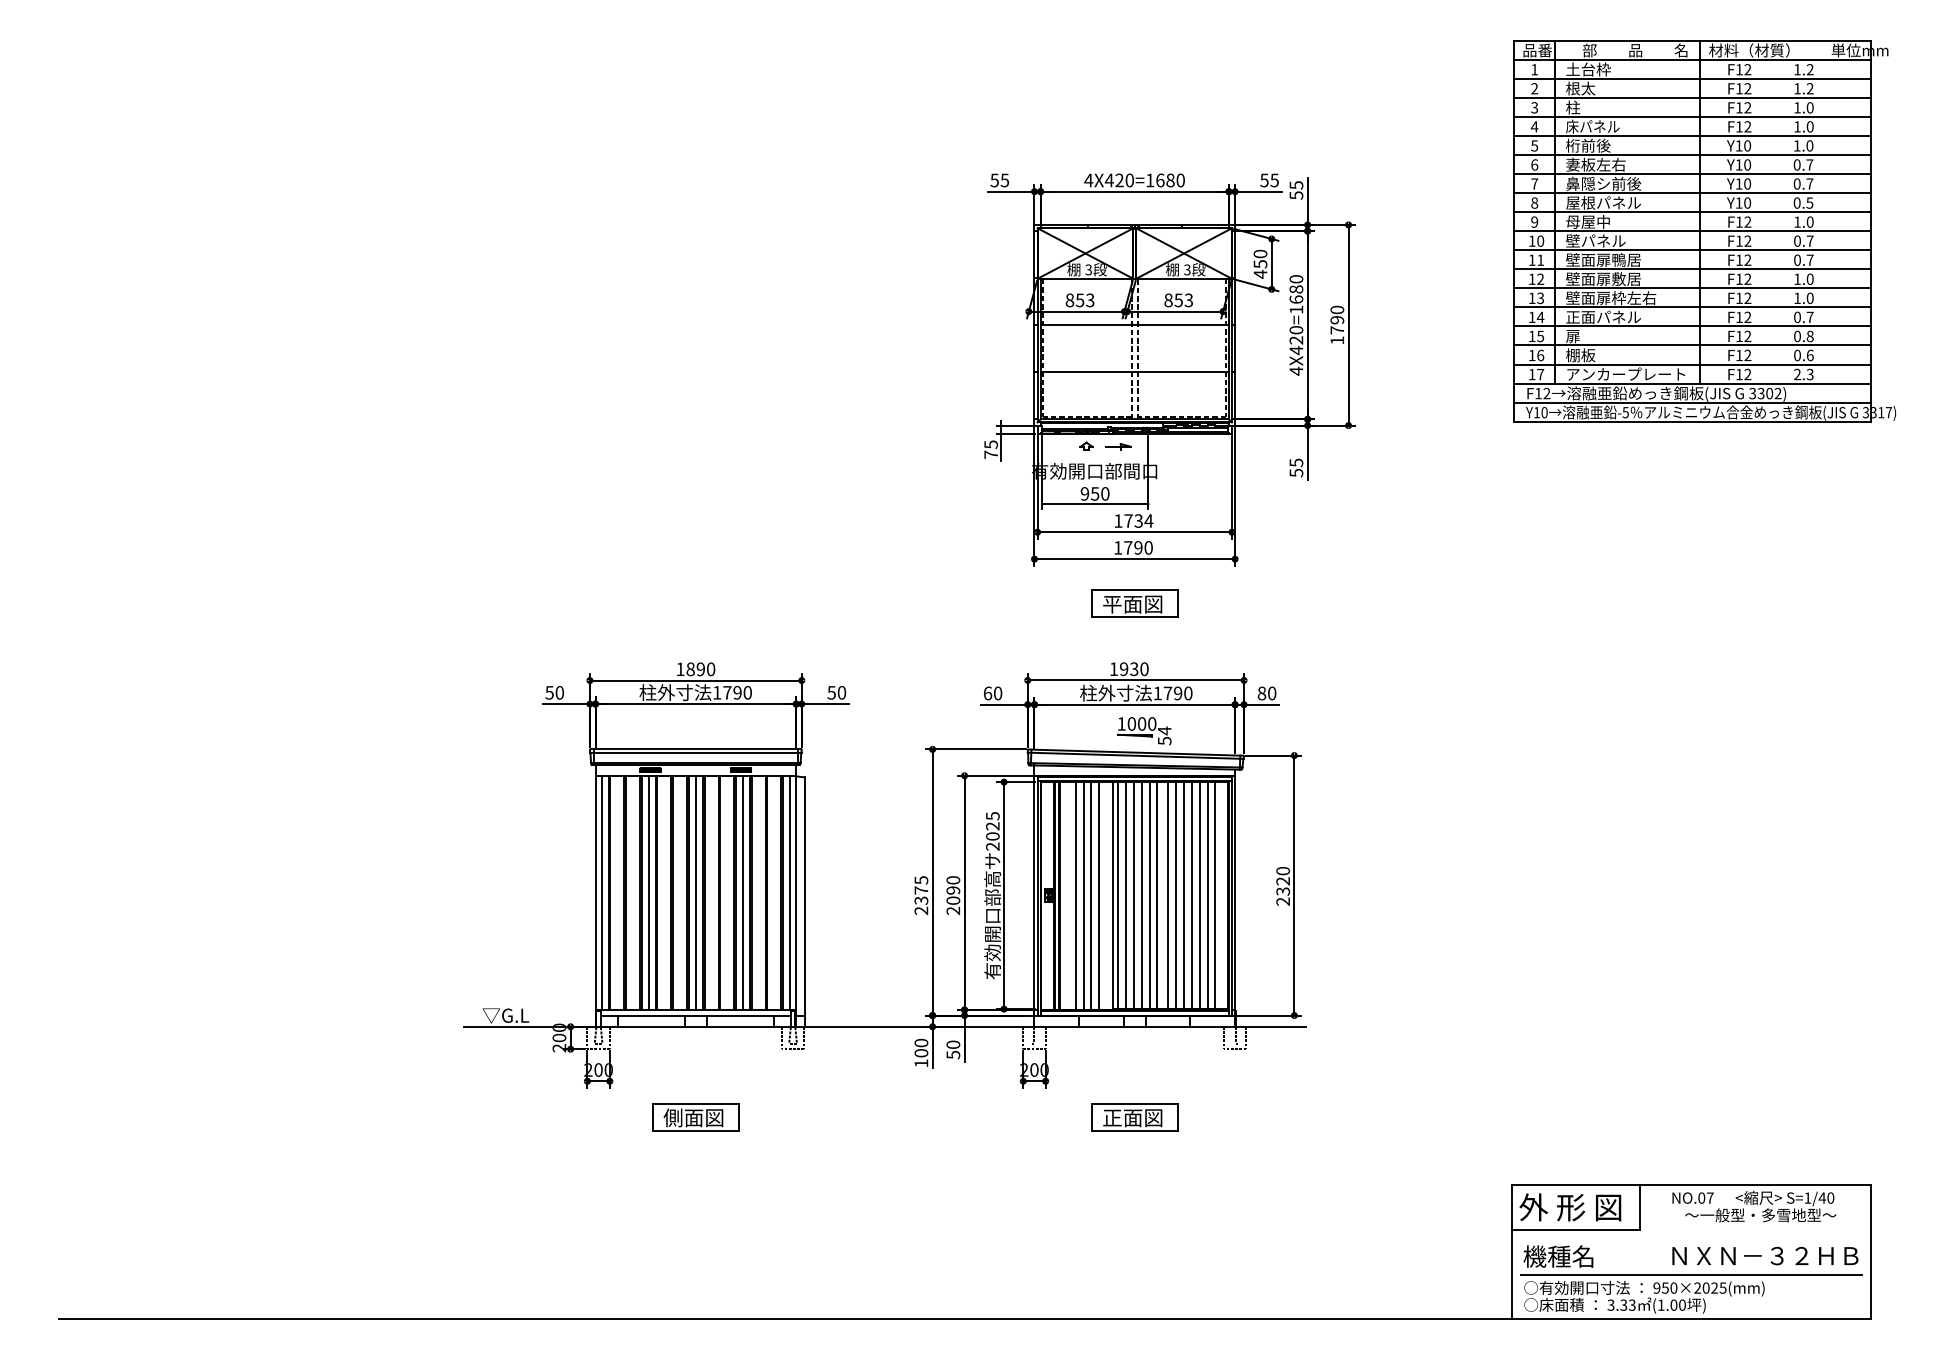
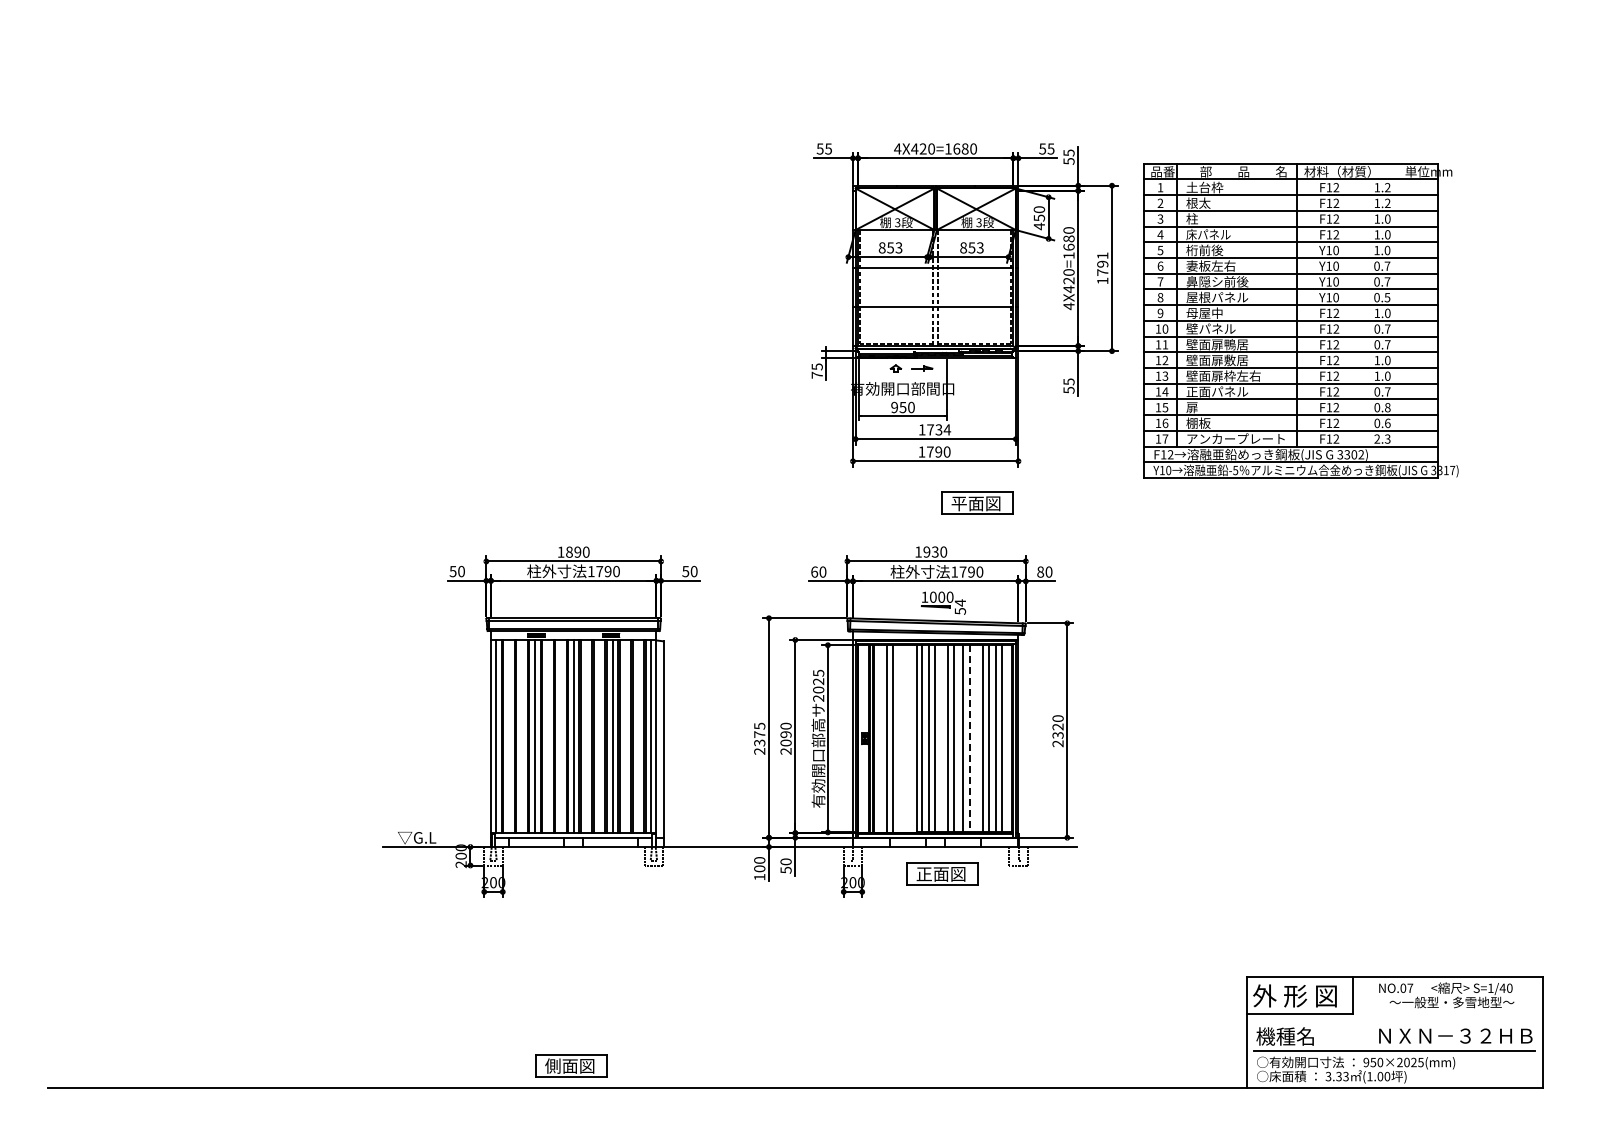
part: (1704, 230) -> (1300, 320), moved
text: (1337, 309) -> (1102, 255), 1790 -> 1791
part: (1134, 603) -> (977, 502), moved
line: (1141, 895) -> (941, 738), removed
line: (1175, 895) -> (969, 738), solid -> dashed
line: (1184, 895) -> (976, 738), removed
line: (1090, 896) -> (899, 739), removed
line: (1099, 896) -> (906, 739), removed
part: (695, 1117) -> (571, 1065), moved
part: (1134, 1117) -> (942, 873), moved

